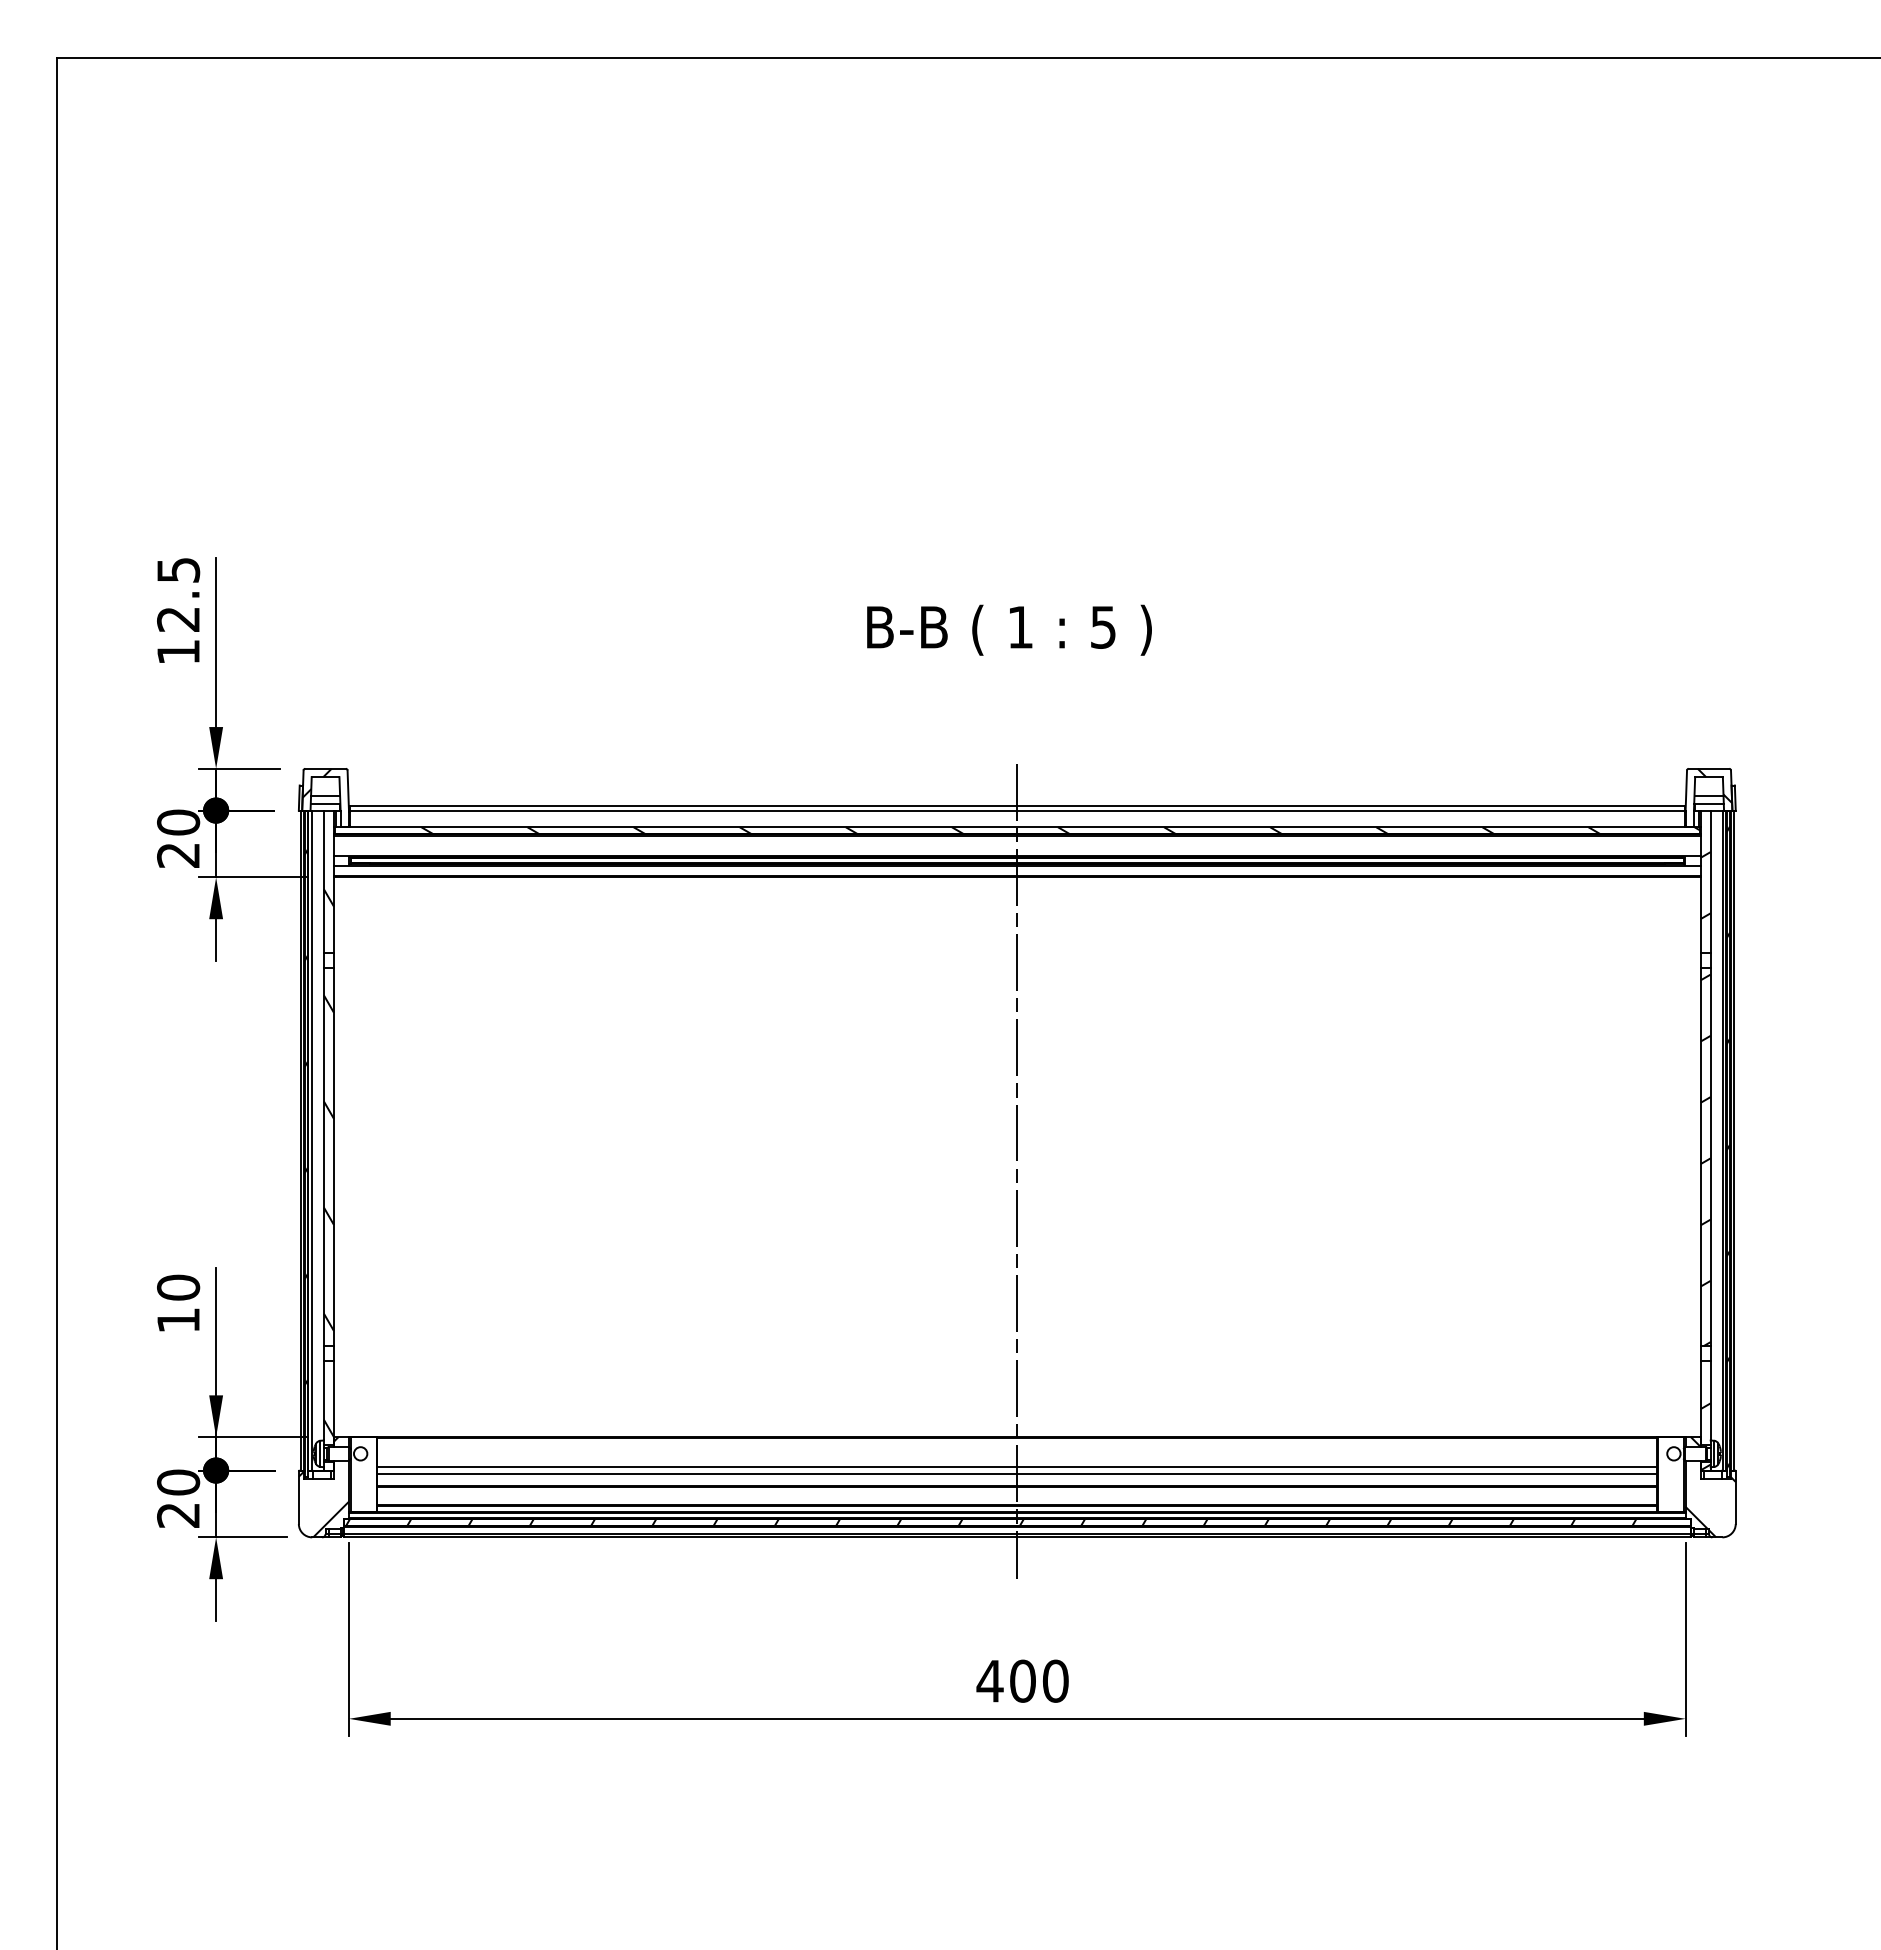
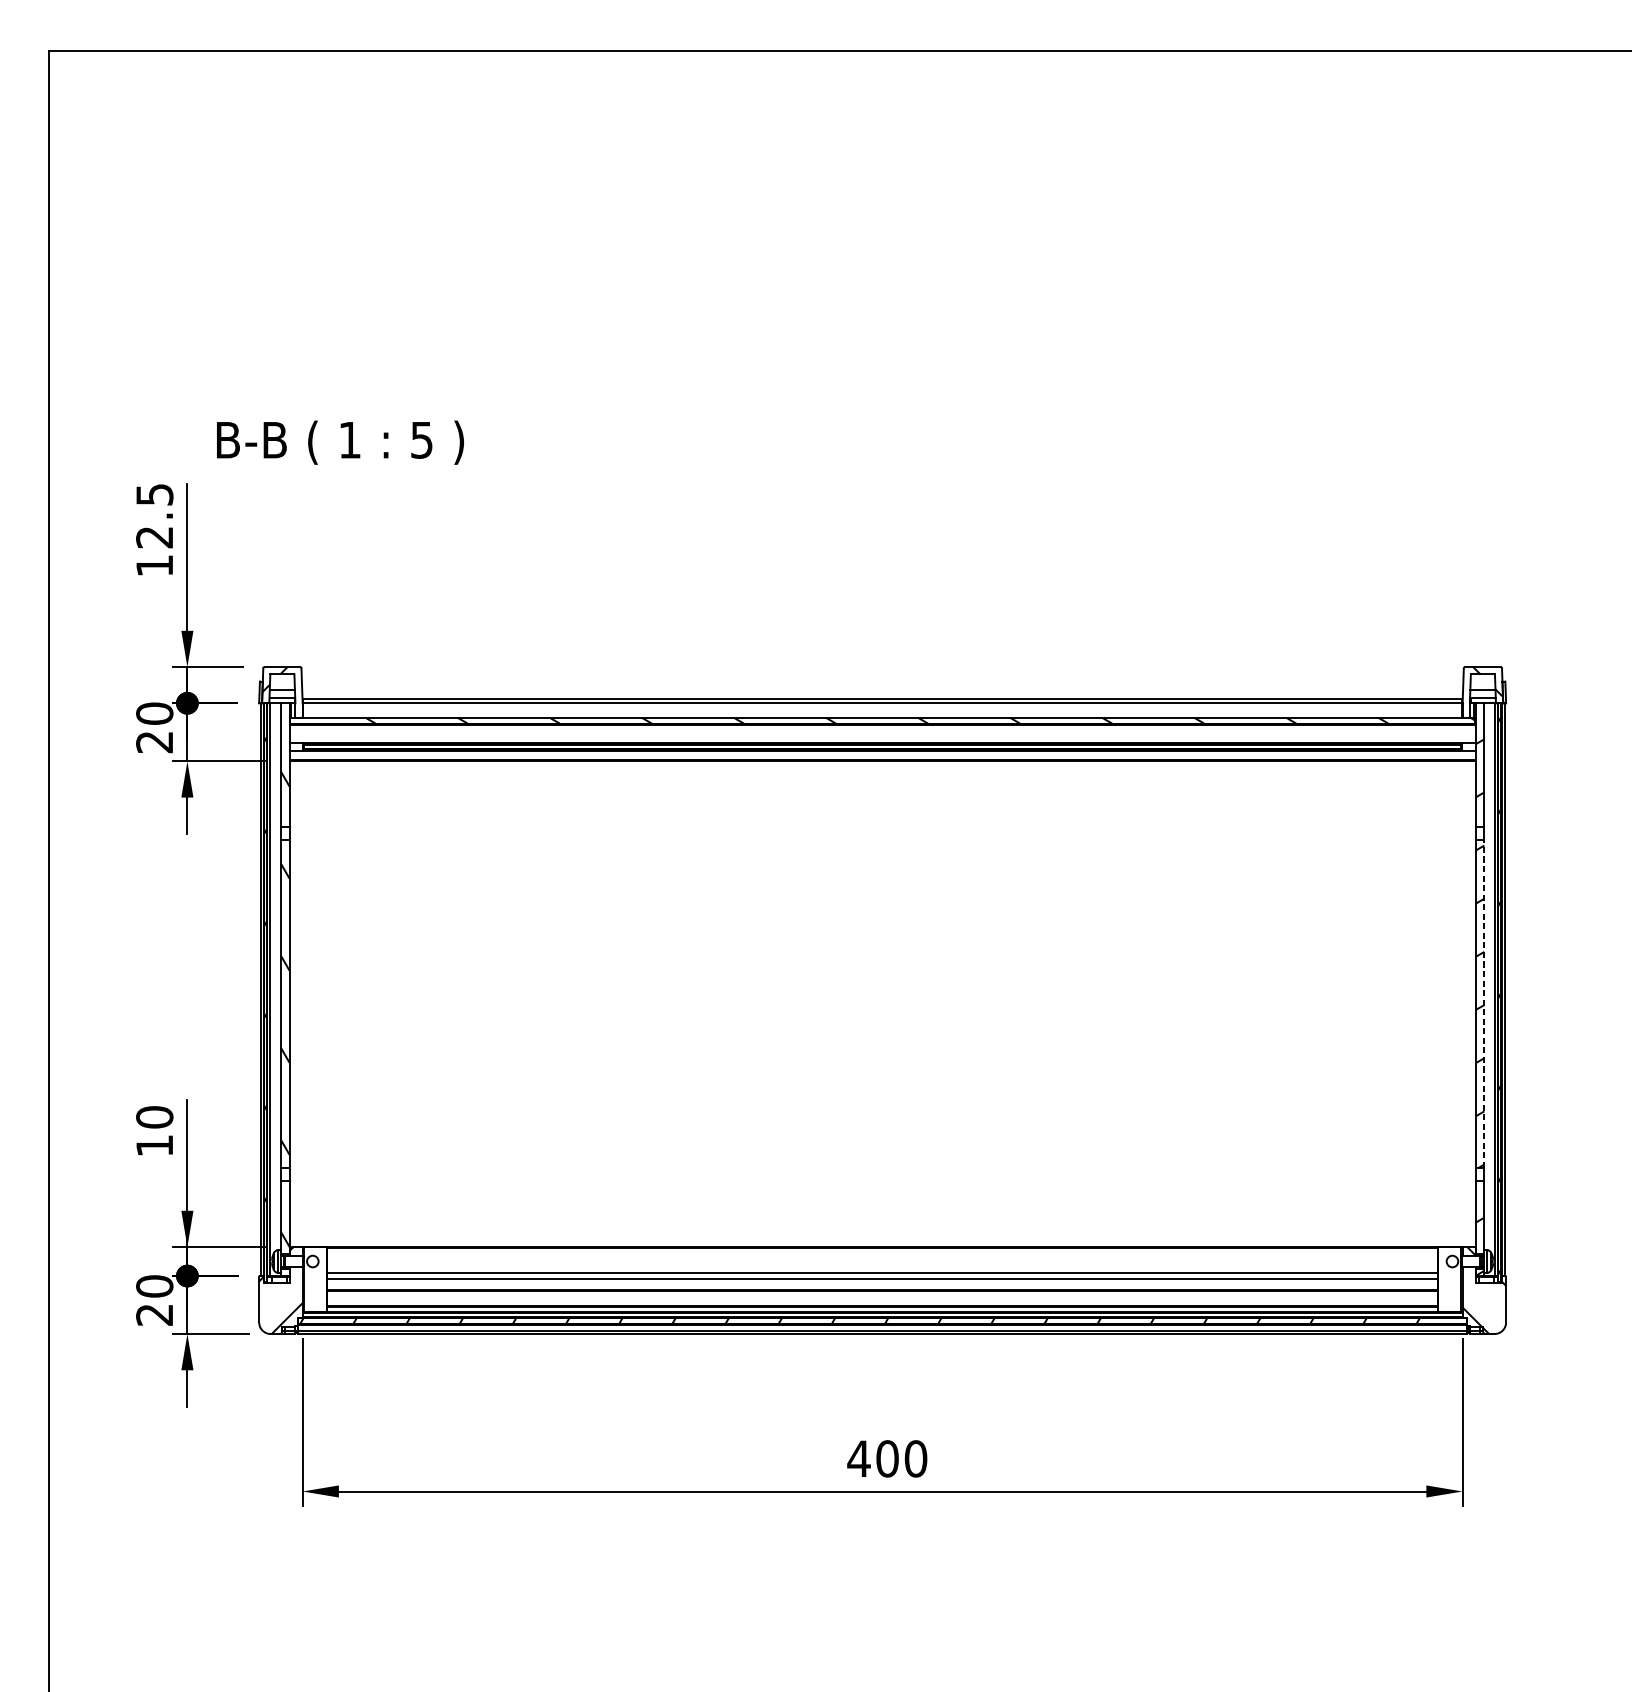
text: (1009, 629) -> (340, 442), moved
line: (1710, 1157) -> (1484, 1004), solid -> dashed
line: (1017, 1171) -> (882, 1016), removed

